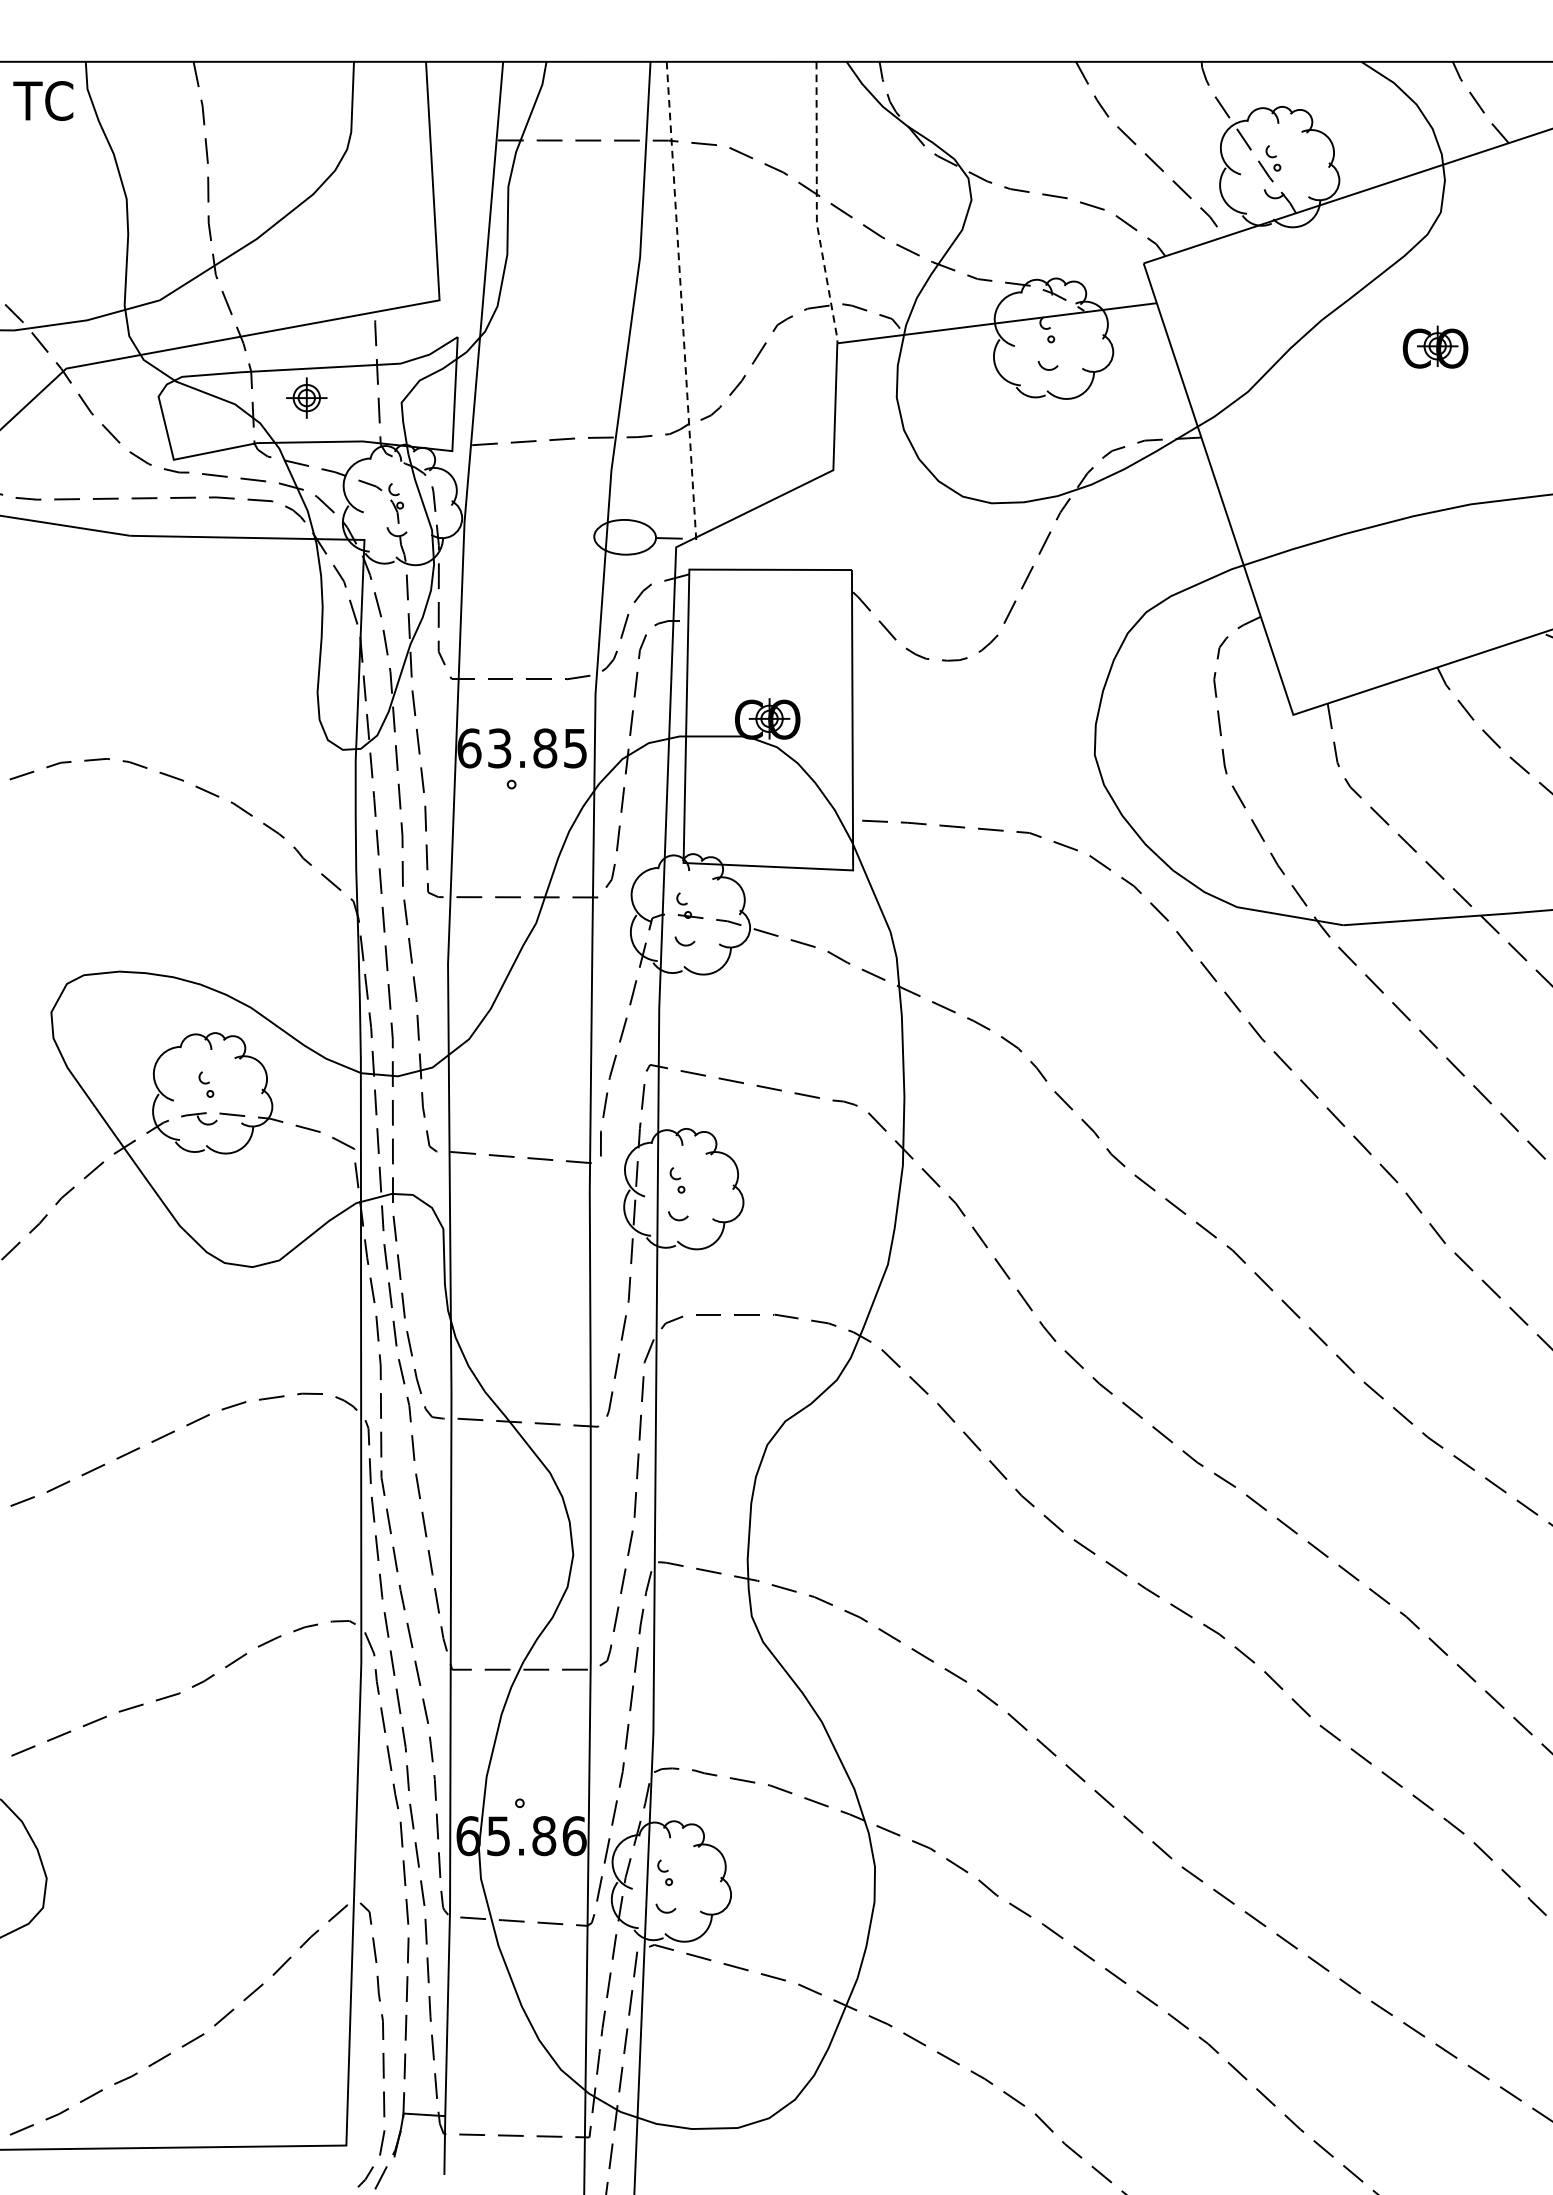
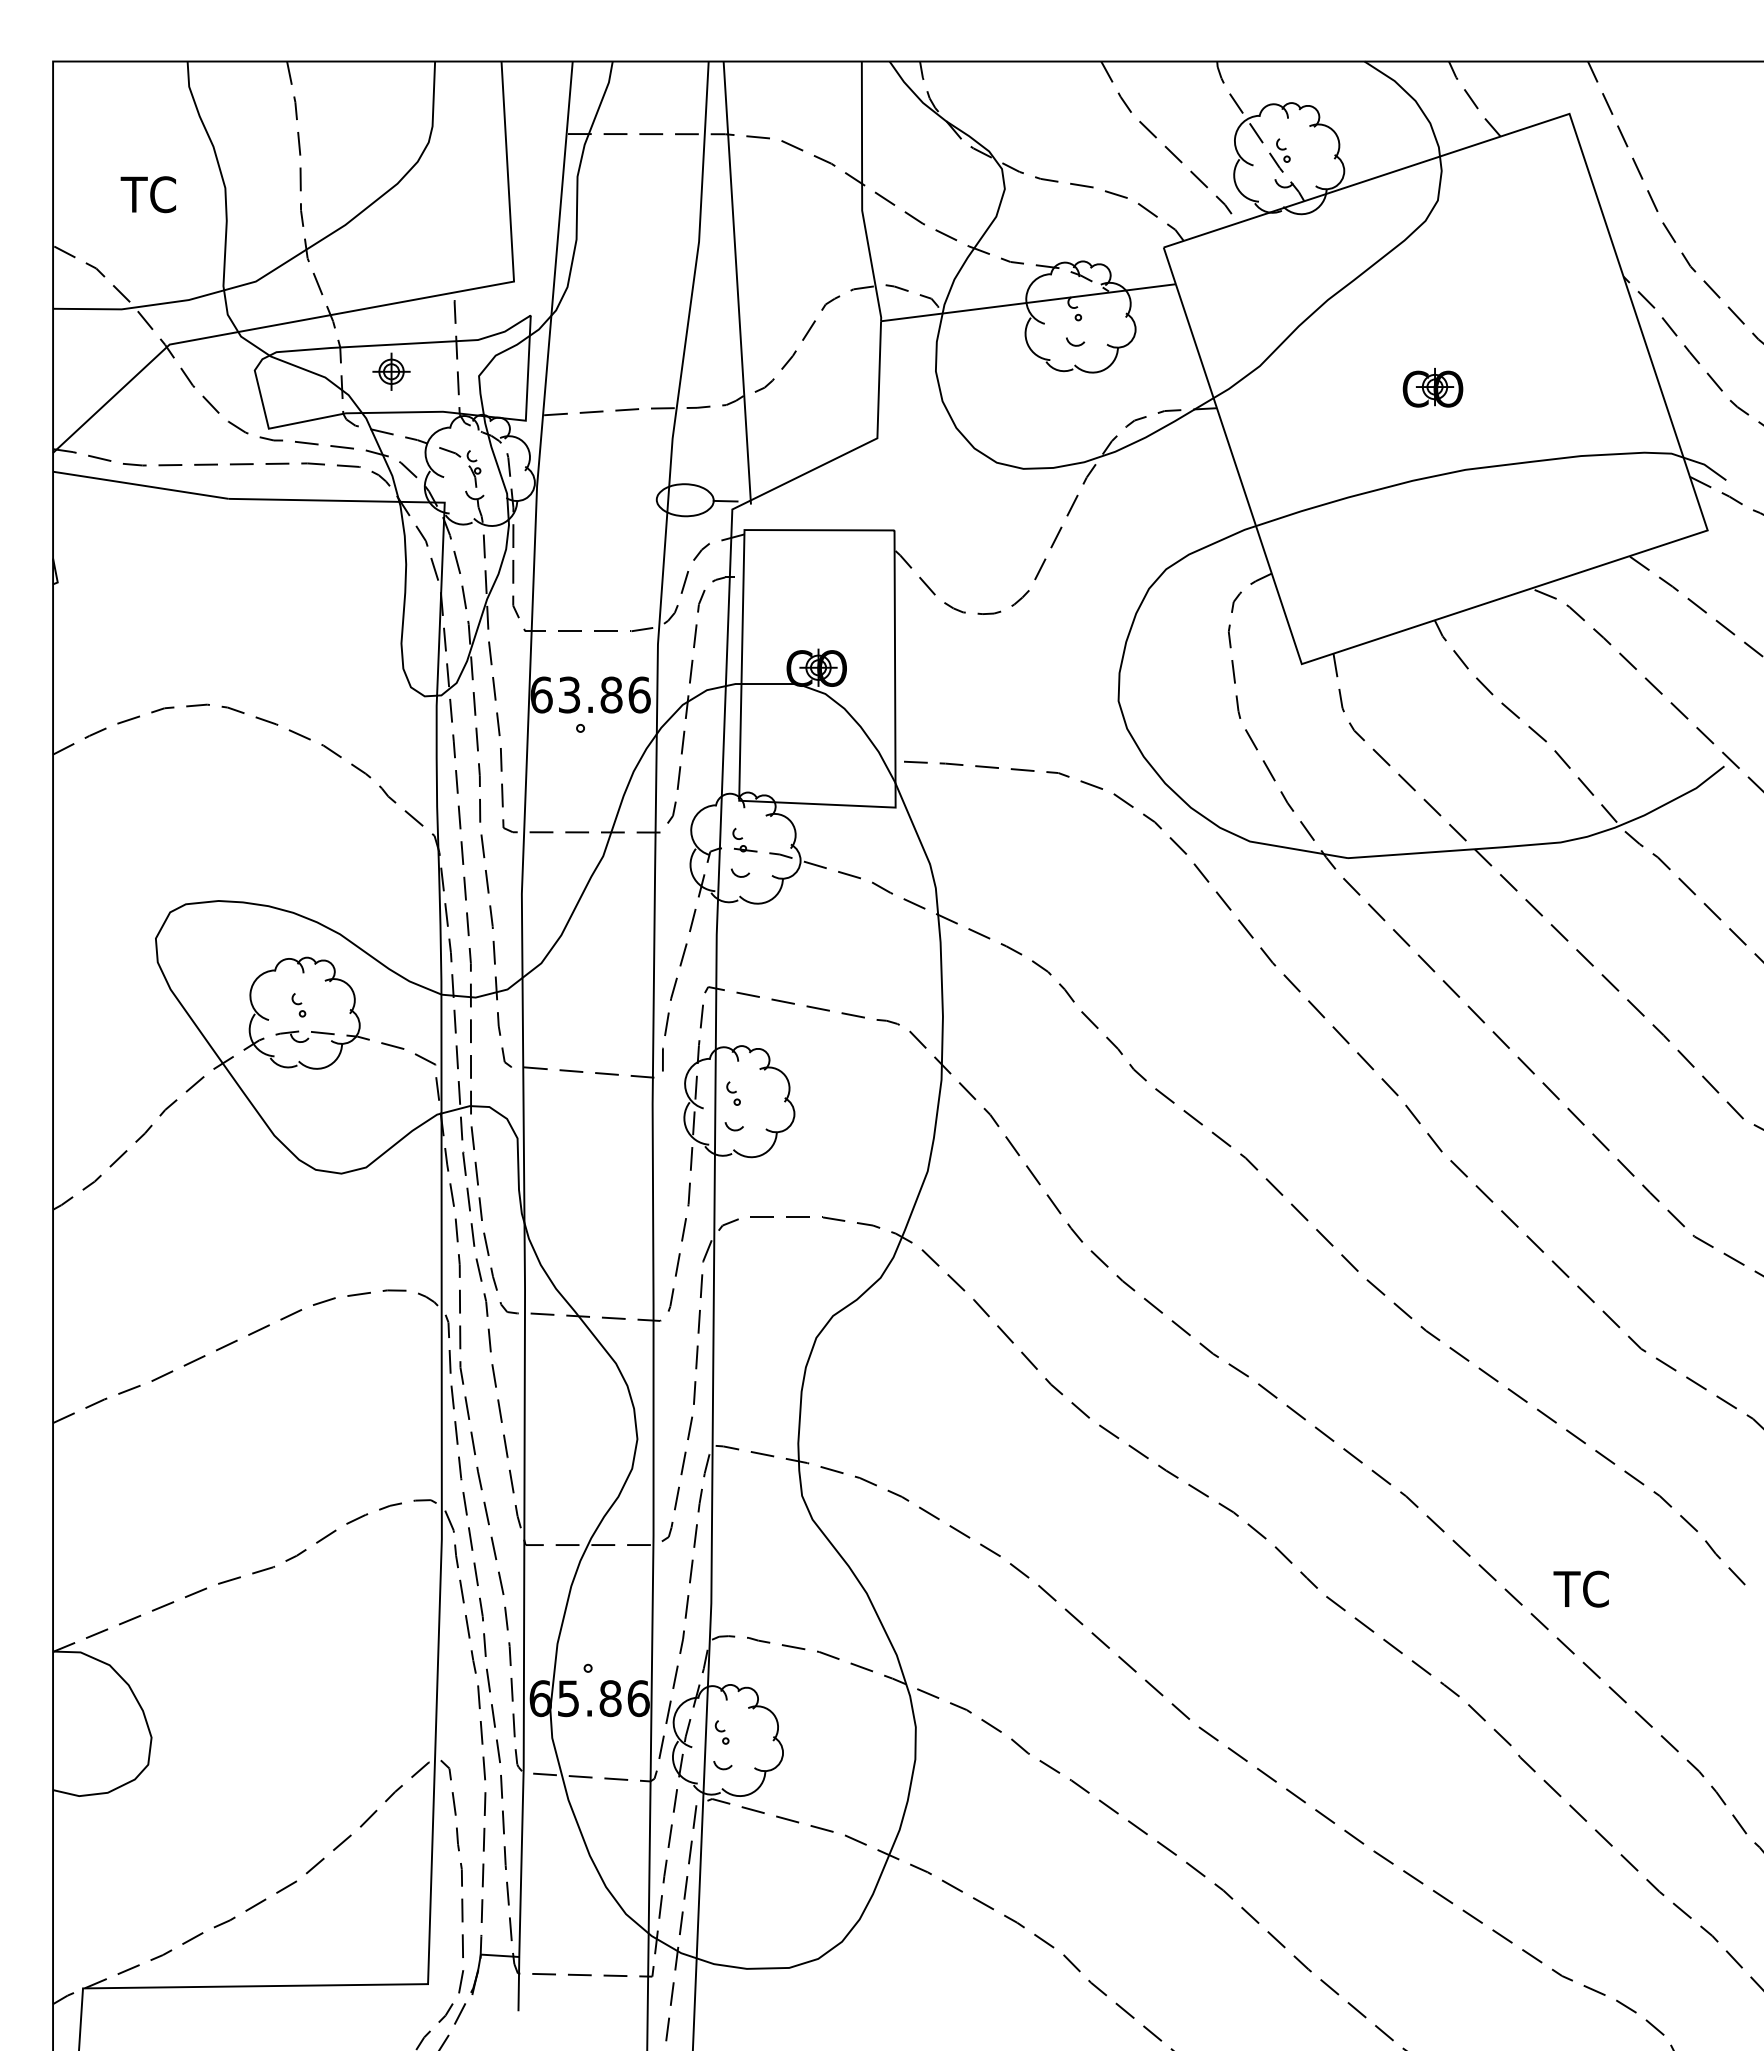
text: (42, 100) -> (147, 194), moved
line: (817, 204) -> (862, 193), dashed -> solid
line: (681, 302) -> (737, 283), dashed -> solid
part: (1434, 346) -> (1432, 387), moved
text: (575, 747) -> (639, 694), 63.85 -> 63.86

